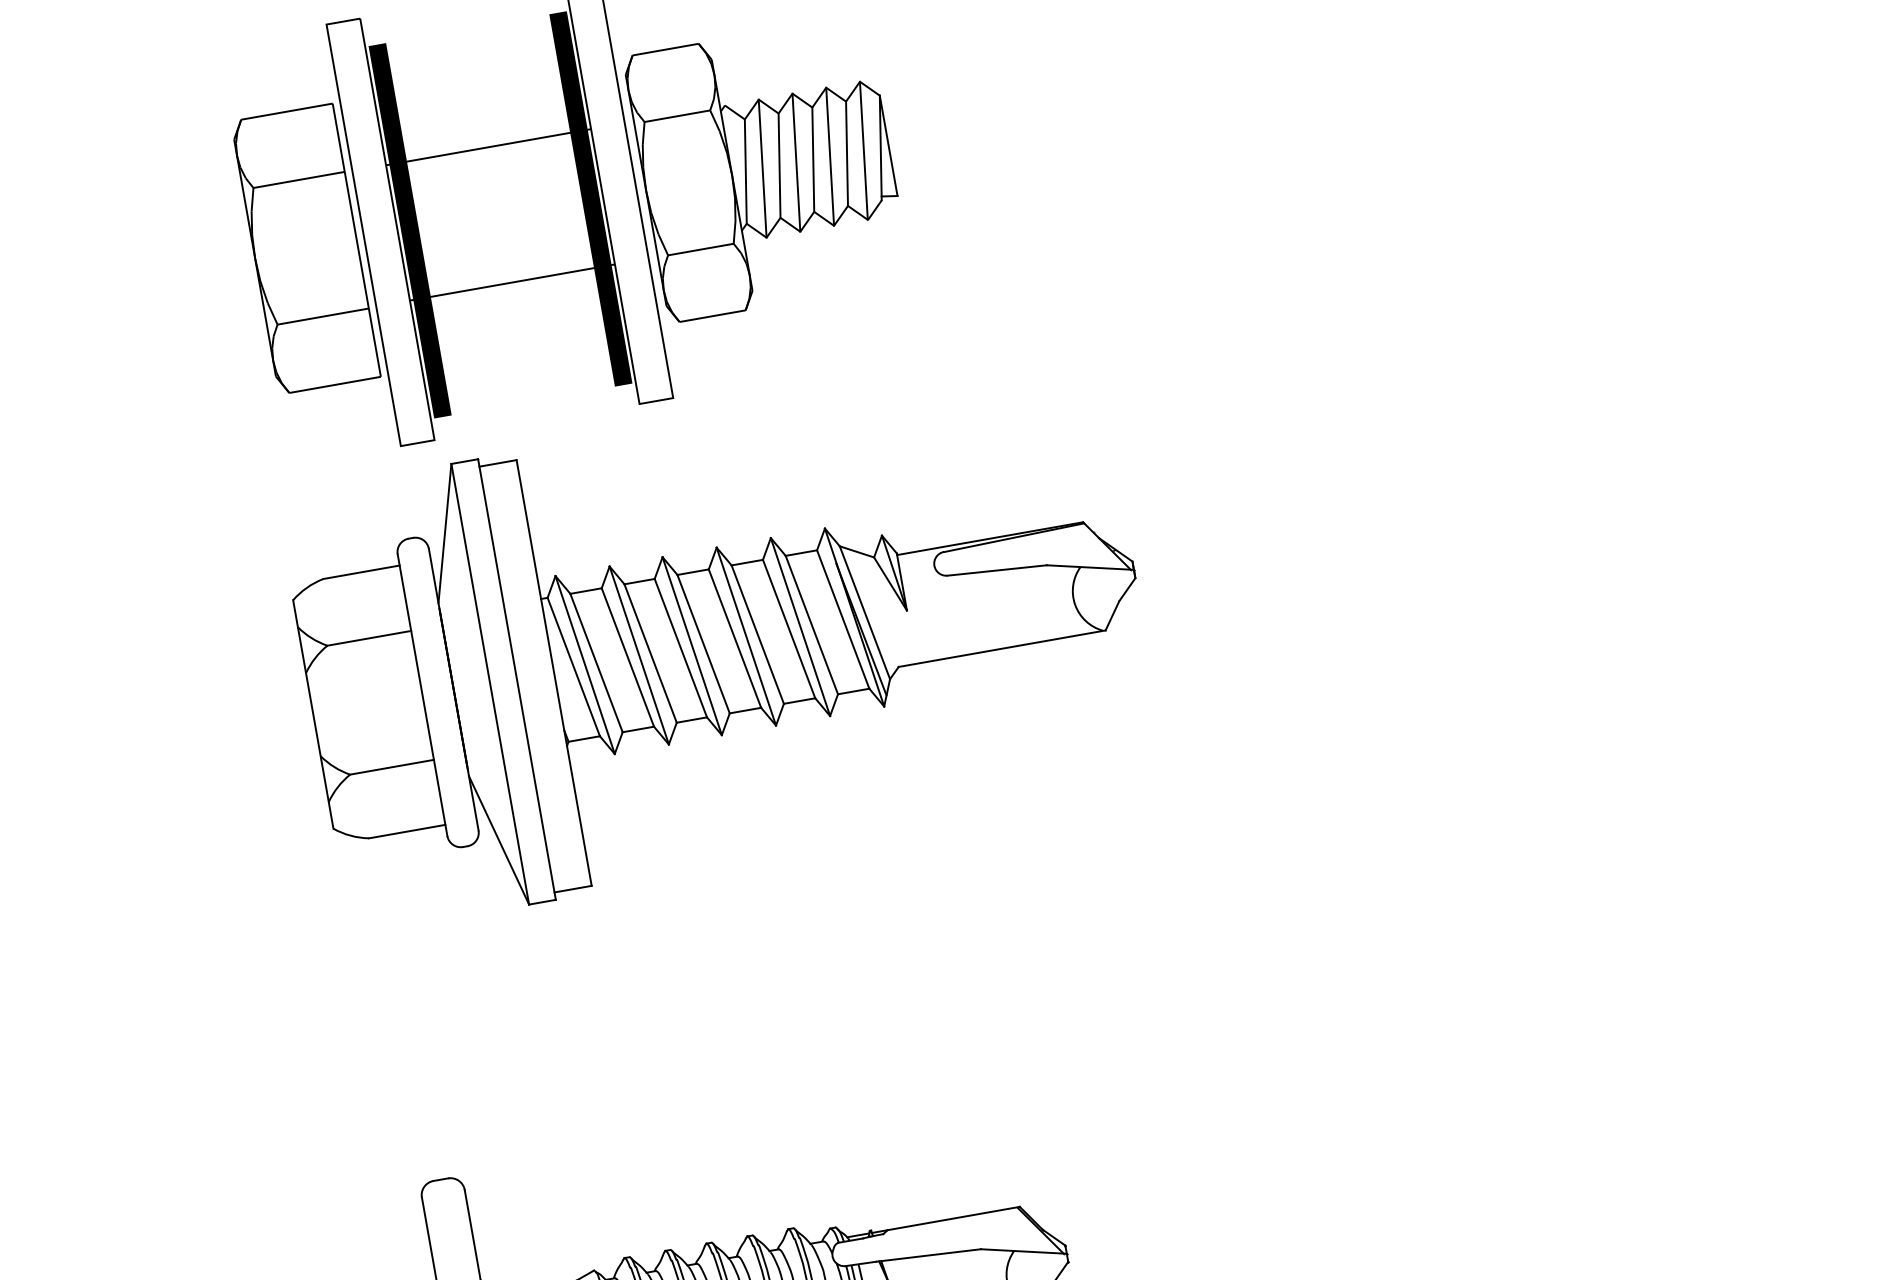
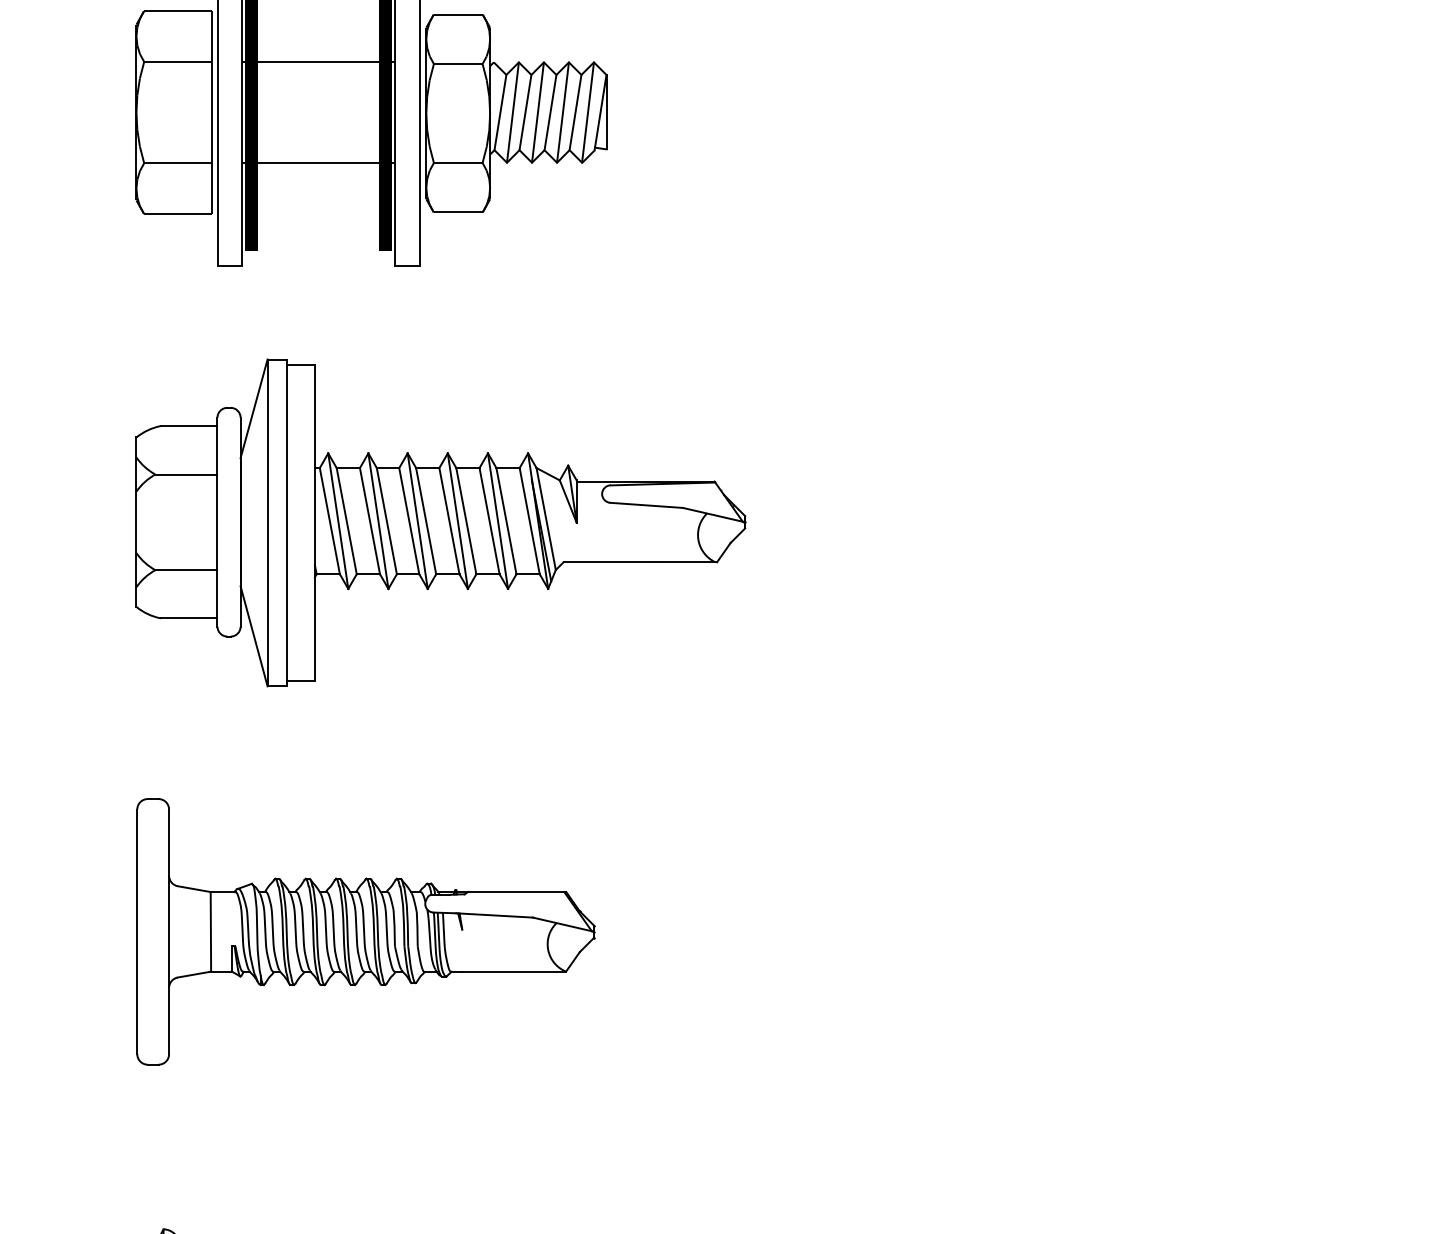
part: (723, 642) -> (440, 522), moved

